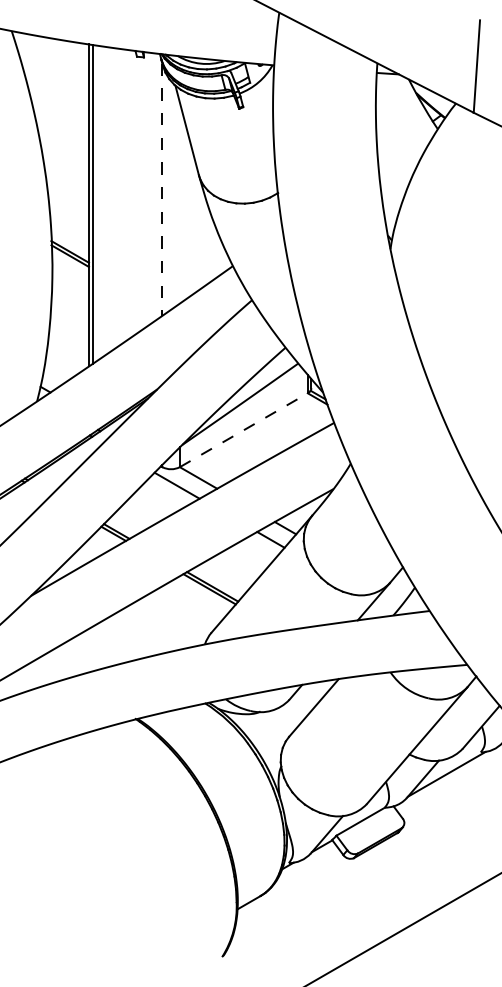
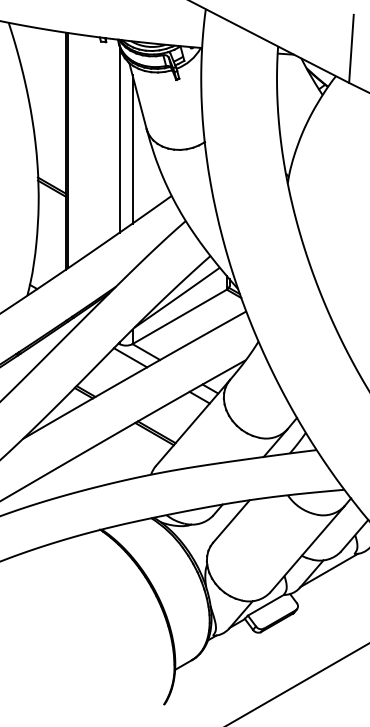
line: (162, 189) -> (119, 139), dashed -> solid
line: (179, 203) -> (132, 149), added
line: (244, 429) -> (180, 316), dashed -> solid

